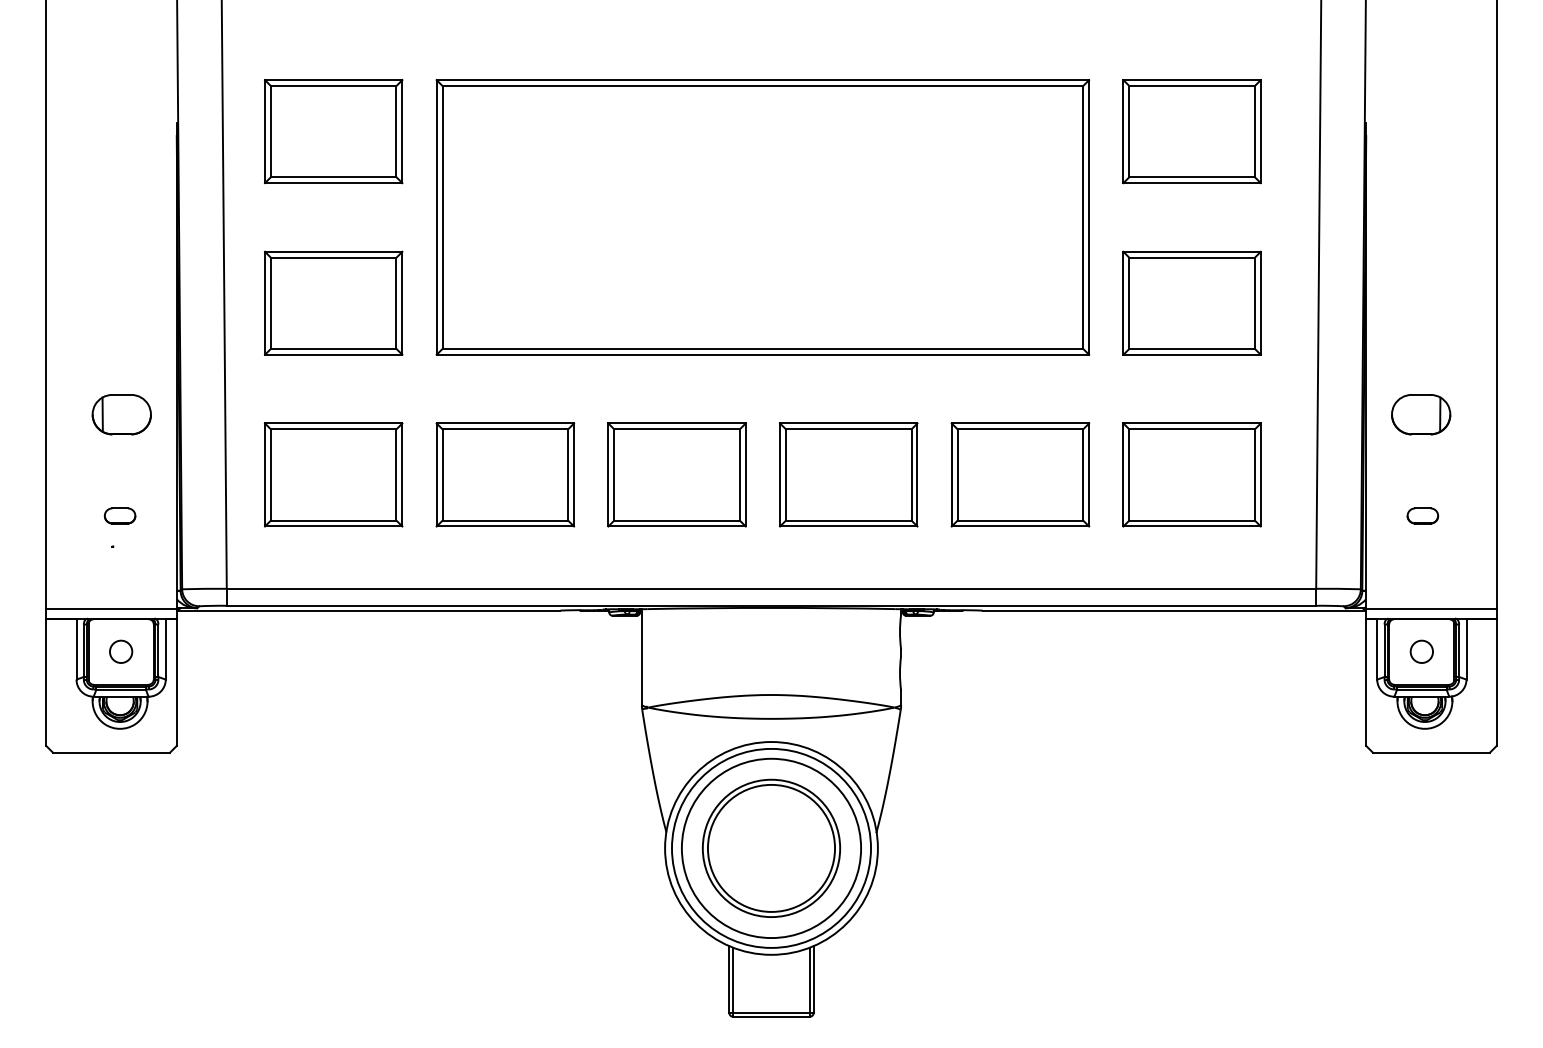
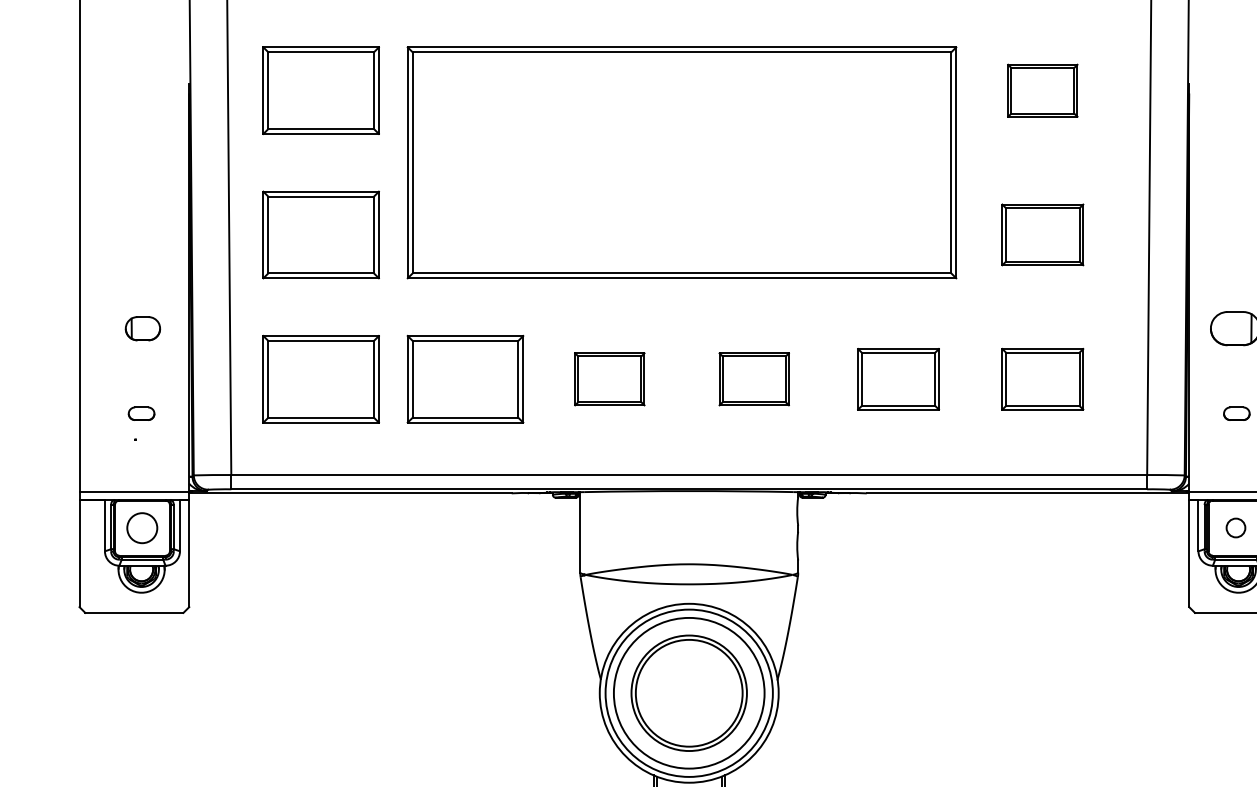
part: (1191, 131) -> (1042, 90), size x0.6
part: (1191, 302) -> (1042, 234), size x0.7
part: (121, 414) -> (142, 328), size x0.7
part: (676, 474) -> (609, 378), size x0.6
part: (848, 474) -> (753, 378), size x0.6
part: (1020, 474) -> (898, 378), size x0.7
part: (1191, 474) -> (1042, 378), size x0.7
circle: (121, 651) -> (142, 527), size x1.6

